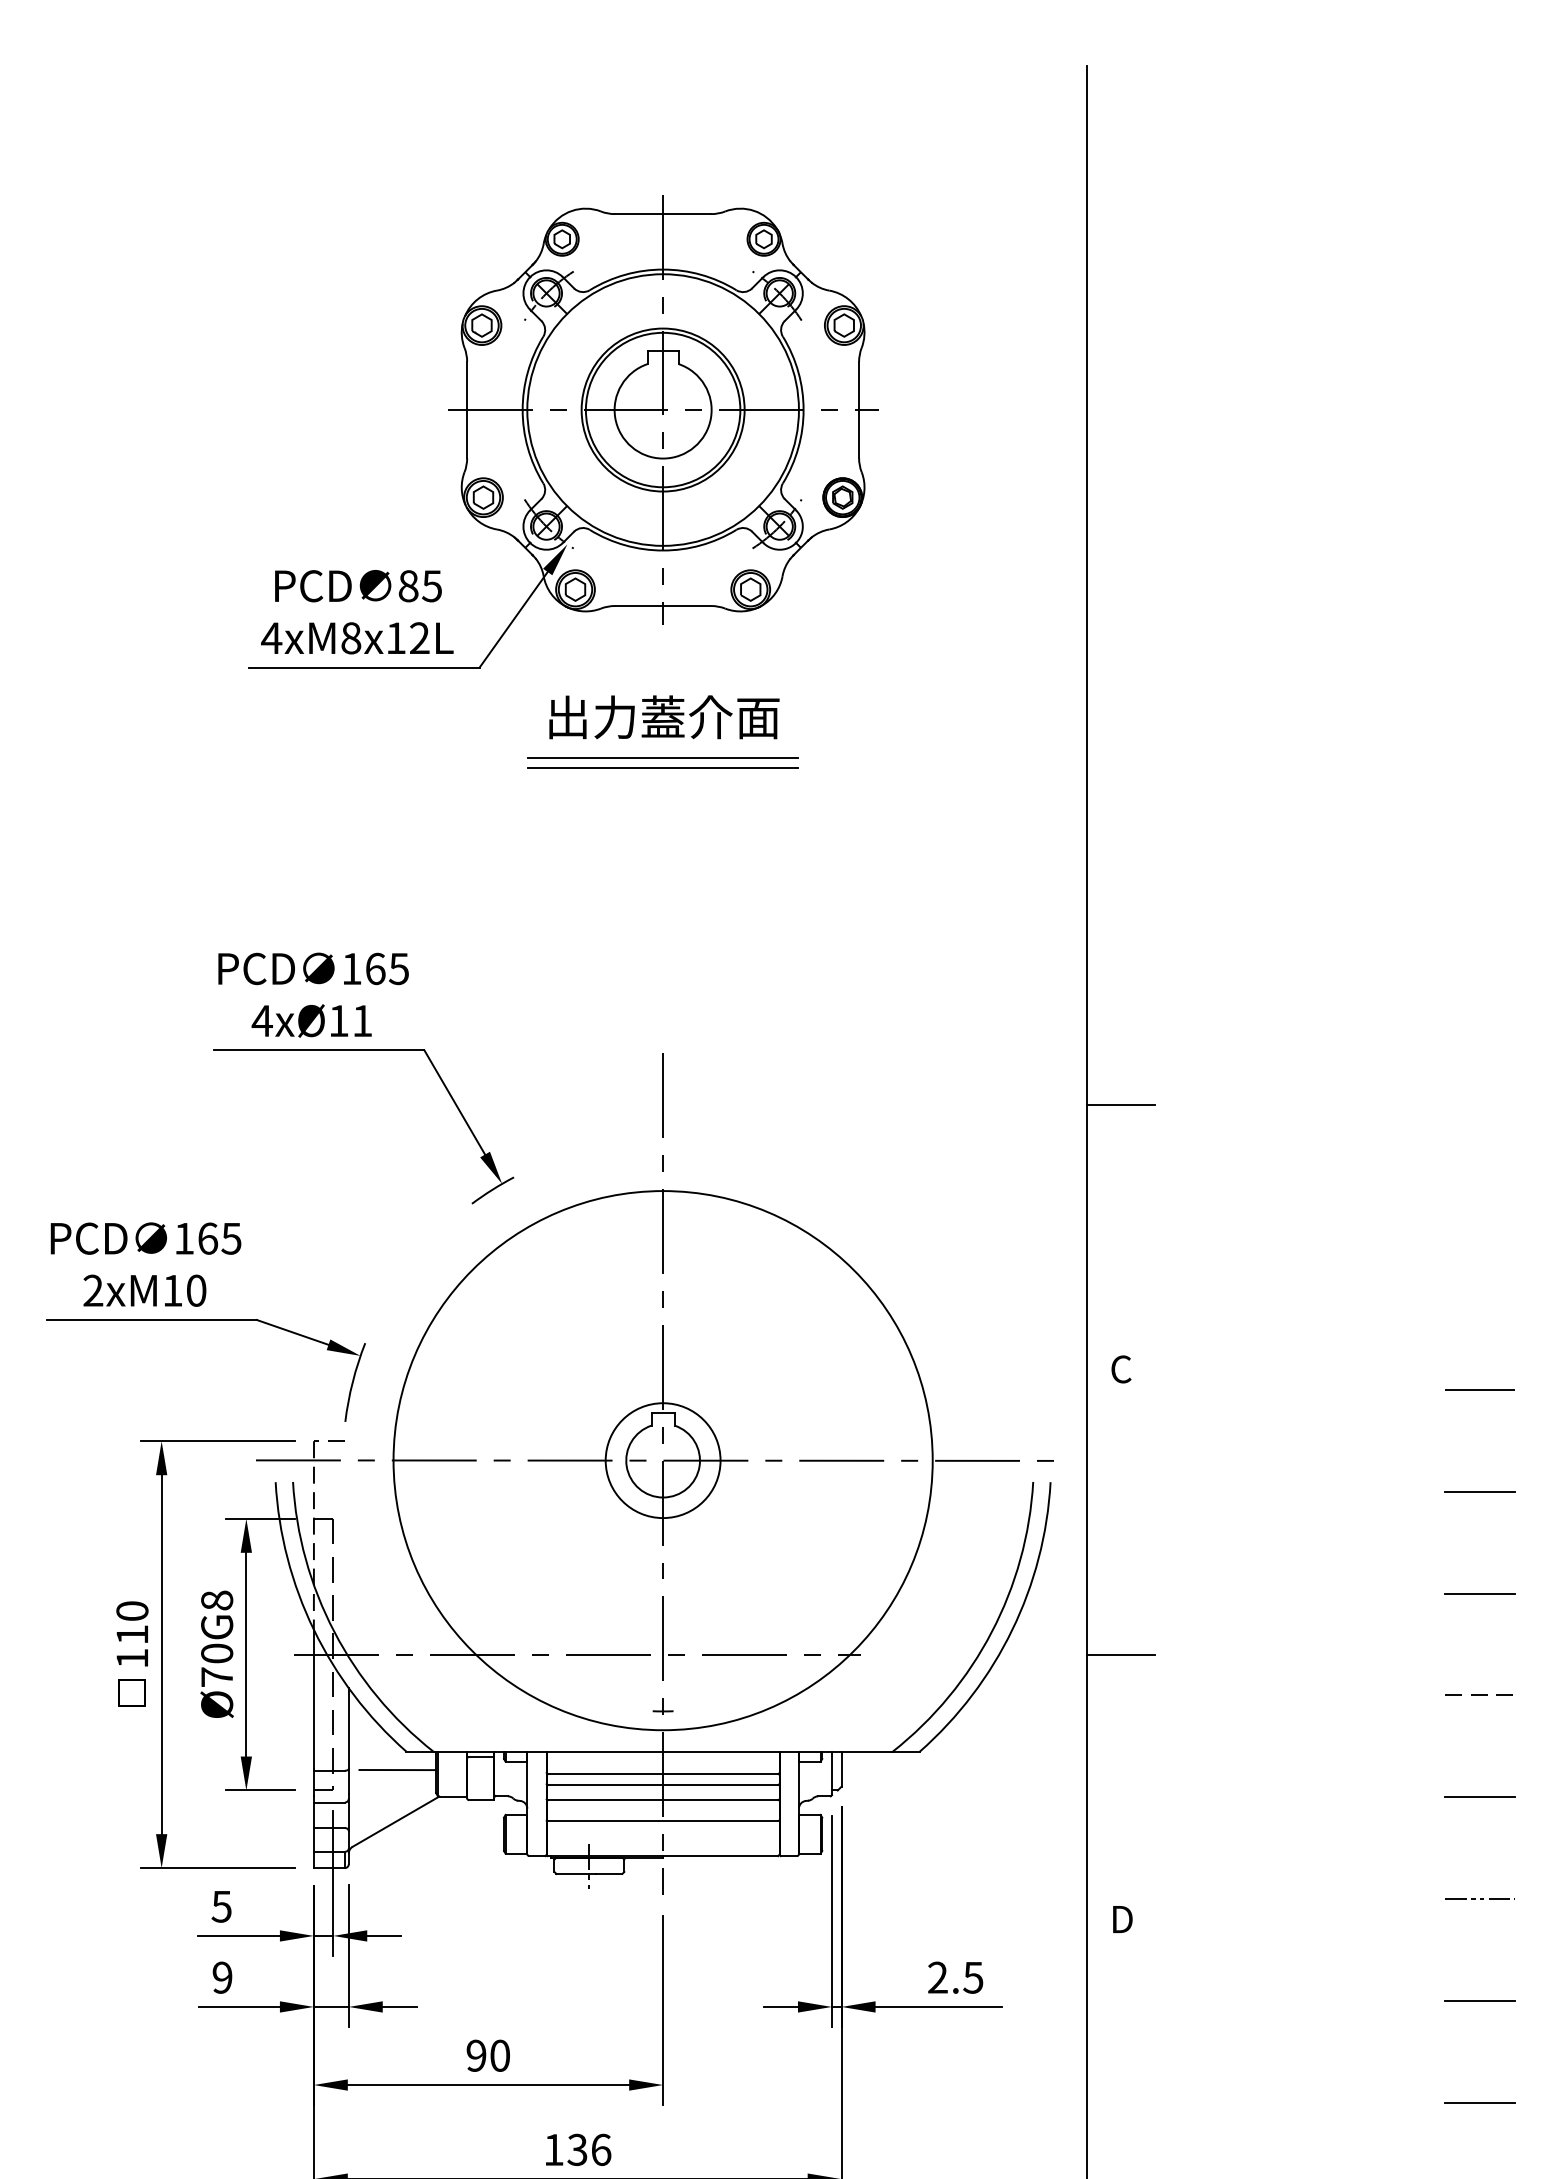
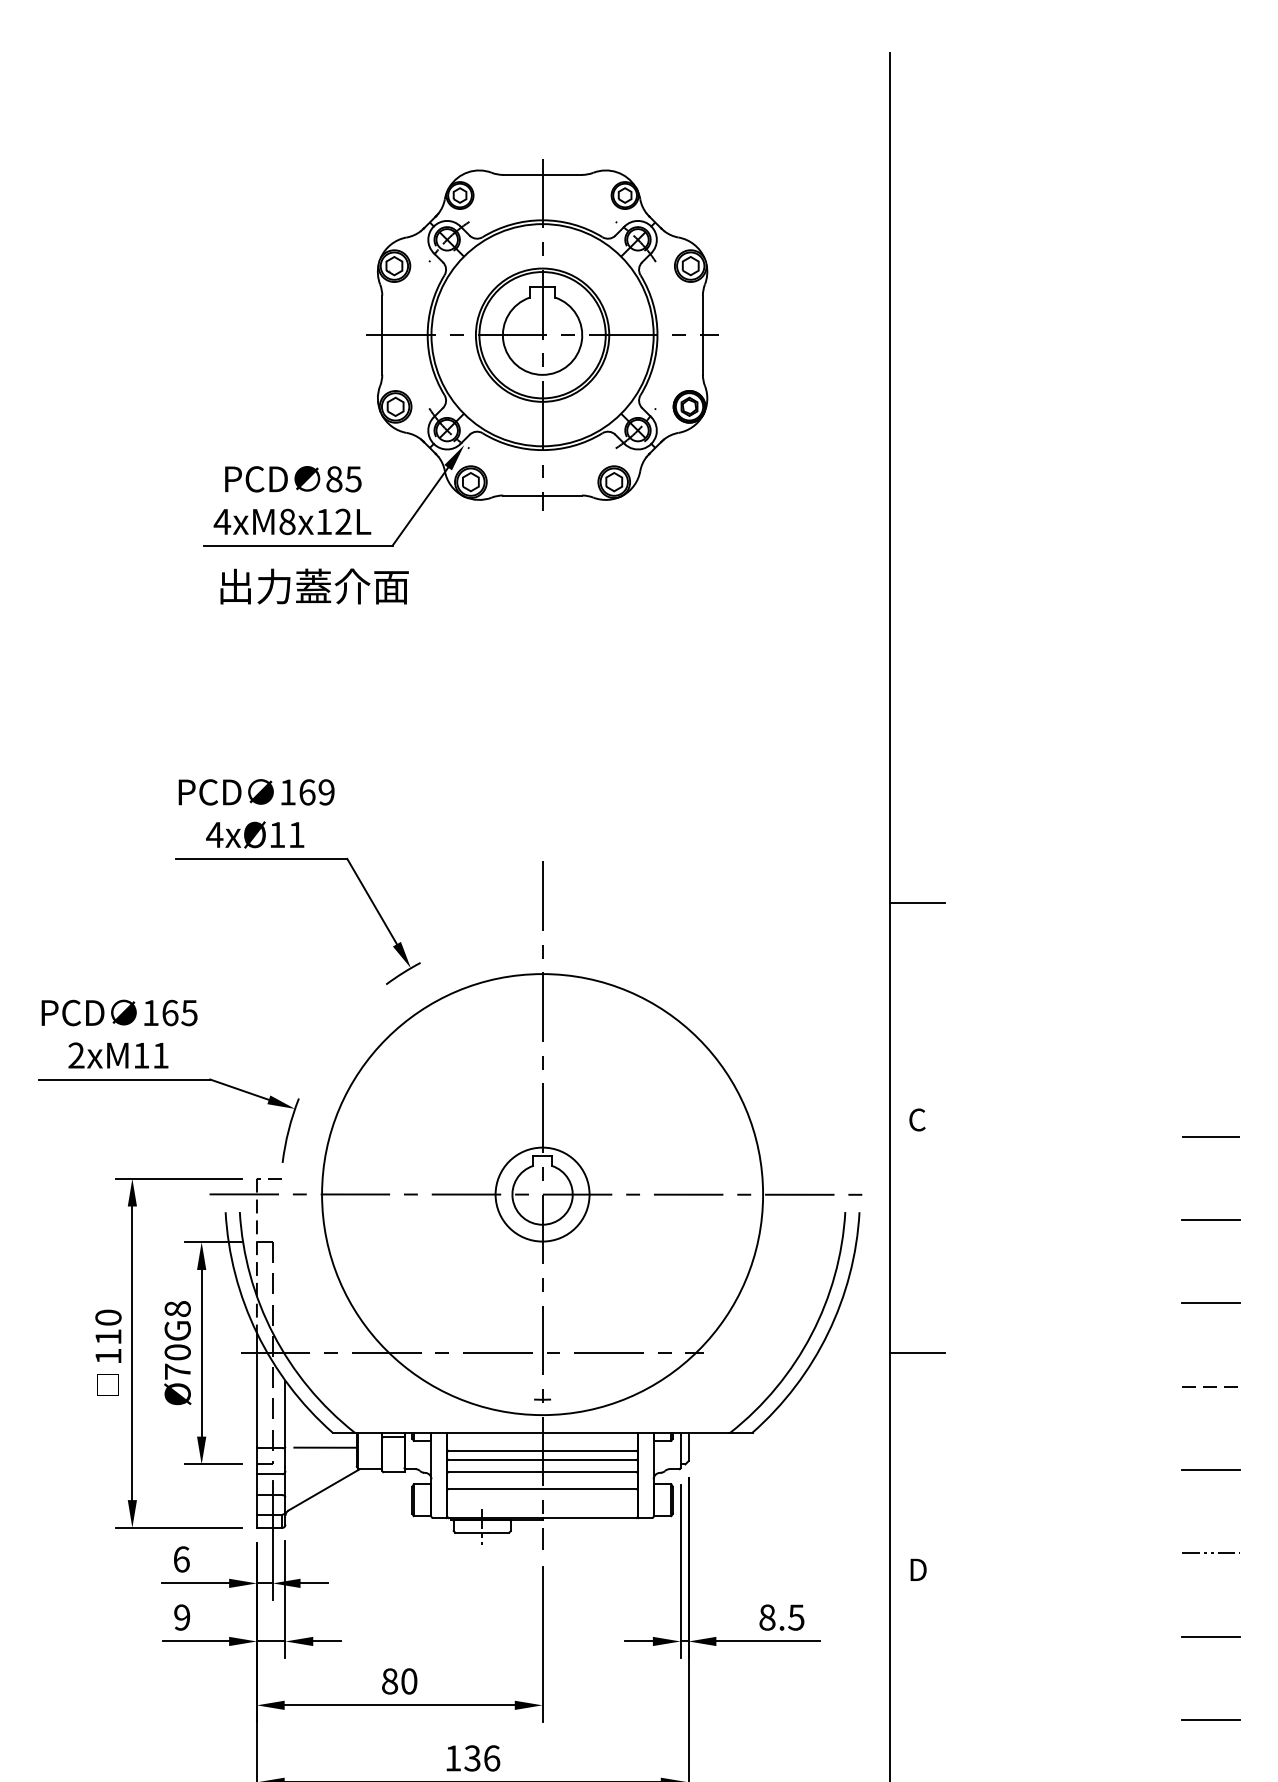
text: (664, 717) -> (314, 586), moved
line: (663, 757) -> (542, 619), removed
line: (663, 767) -> (542, 627), removed
text: (398, 969) -> (326, 792), 165 -> 169
text: (196, 1290) -> (160, 1055), 2xM10 -> 2xM11
text: (221, 1906) -> (181, 1559), 5 -> 6
text: (938, 1977) -> (767, 1617), 2.5 -> 8.5
text: (477, 2055) -> (390, 1681), 90 -> 80

